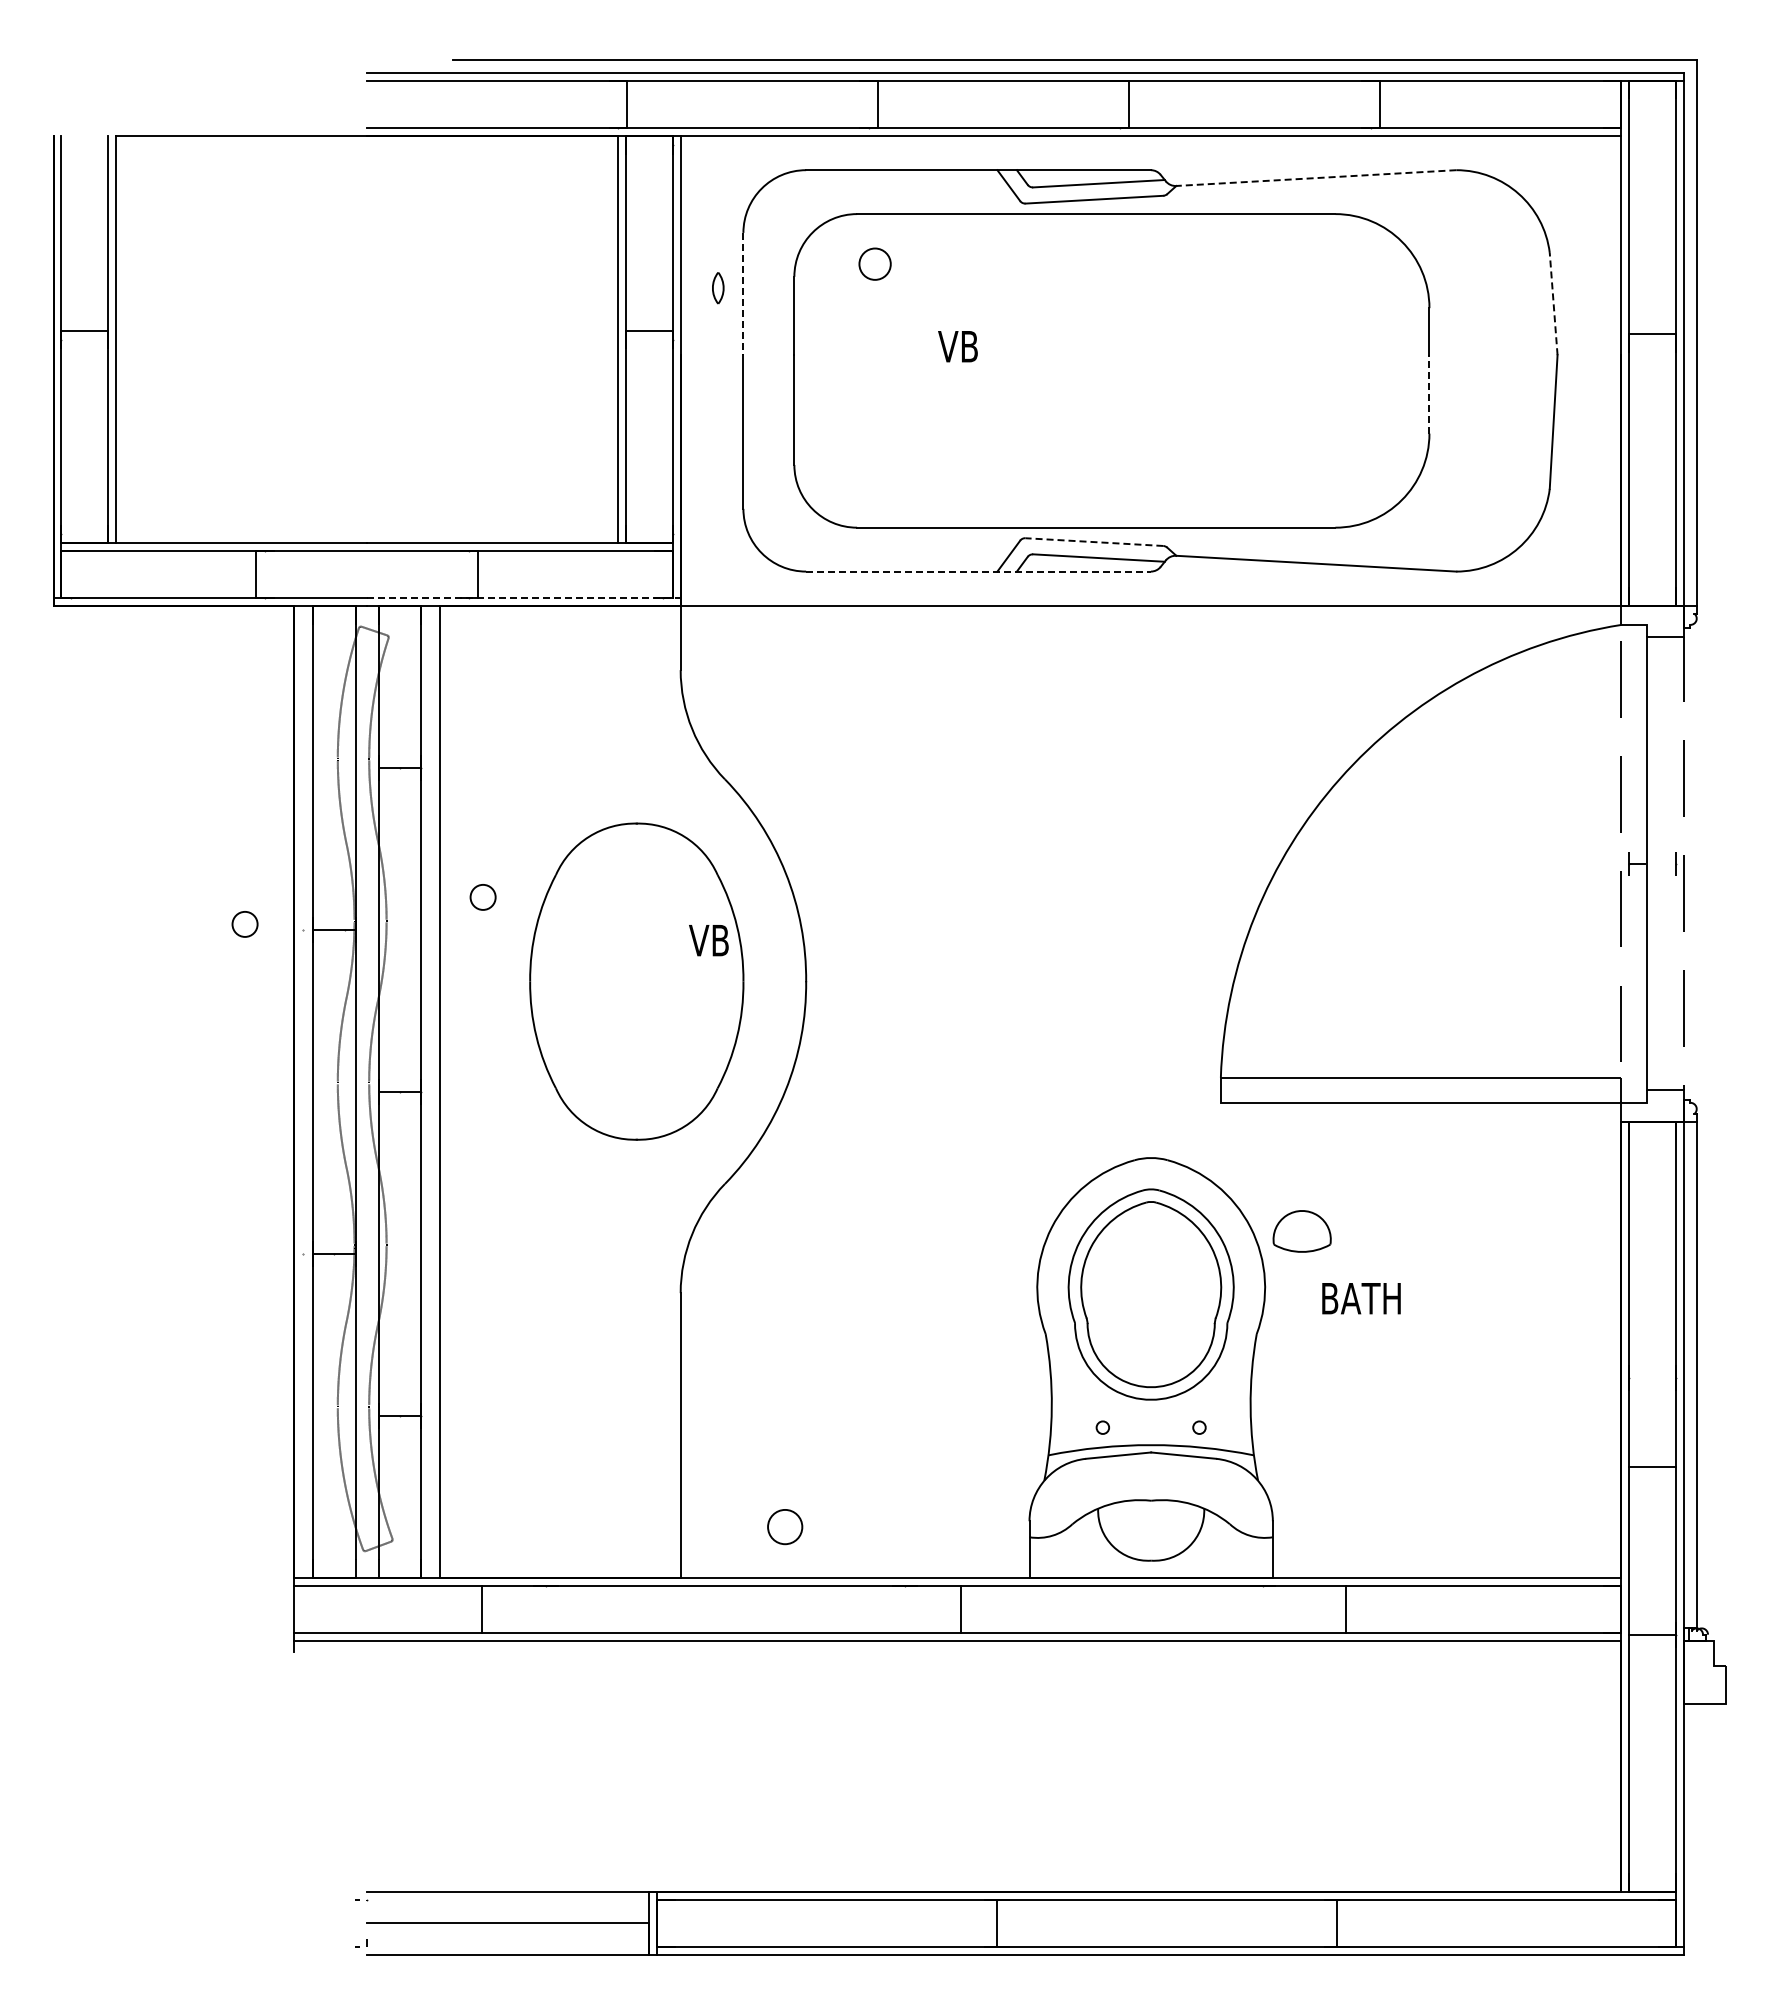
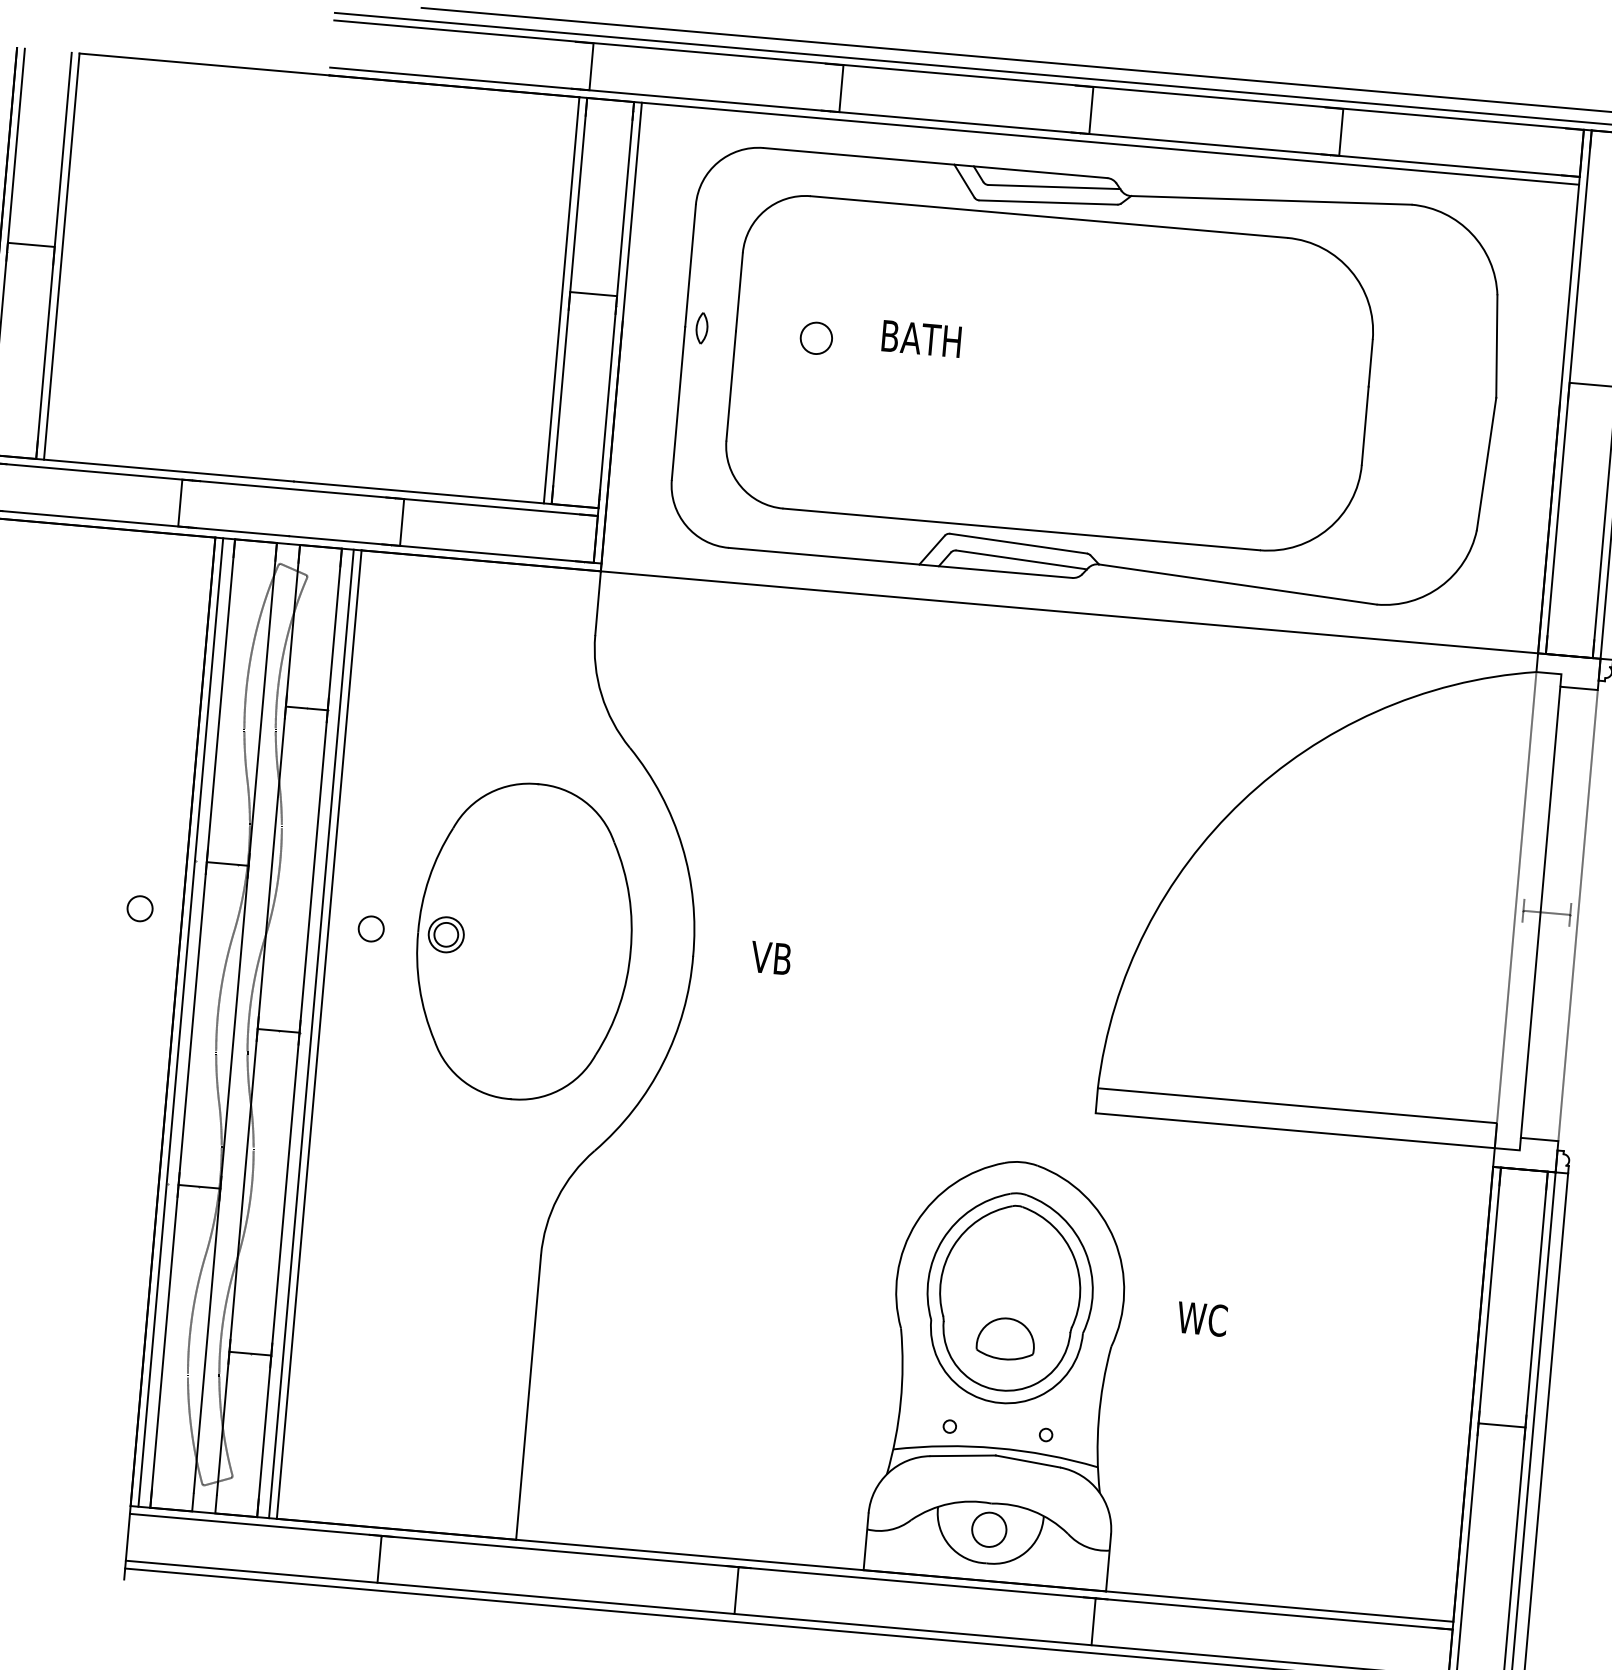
line: (1315, 178) -> (1270, 200), dashed -> solid
circle: (874, 263) -> (815, 337), moved
part: (718, 288) -> (702, 328), moved
line: (743, 294) -> (690, 266), dashed -> solid
line: (1553, 303) -> (1496, 345), dashed -> solid
text: (978, 346) -> (920, 338), VB -> BATH
line: (1429, 393) -> (1365, 424), dashed -> solid
line: (1093, 542) -> (1017, 543), dashed -> solid
line: (979, 571) -> (901, 562), dashed -> solid
line: (523, 598) -> (444, 550), dashed -> solid
circle: (482, 897) -> (370, 929), moved
circle: (244, 924) -> (139, 908), moved
text: (708, 940) -> (770, 958), moved
part: (558, 981) -> (446, 934), added
line: (301, 1092) -> (180, 1022), added
line: (432, 1092) -> (311, 1034), added
part: (1301, 1231) -> (1005, 1338), moved
text: (1360, 1298) -> (1217, 1320), BATH -> WC
line: (1652, 1467) -> (1501, 1425), moved
circle: (785, 1527) -> (989, 1530), moved
line: (482, 1609) -> (379, 1559), moved
line: (960, 1609) -> (736, 1590), moved
line: (1346, 1609) -> (1094, 1621), moved

